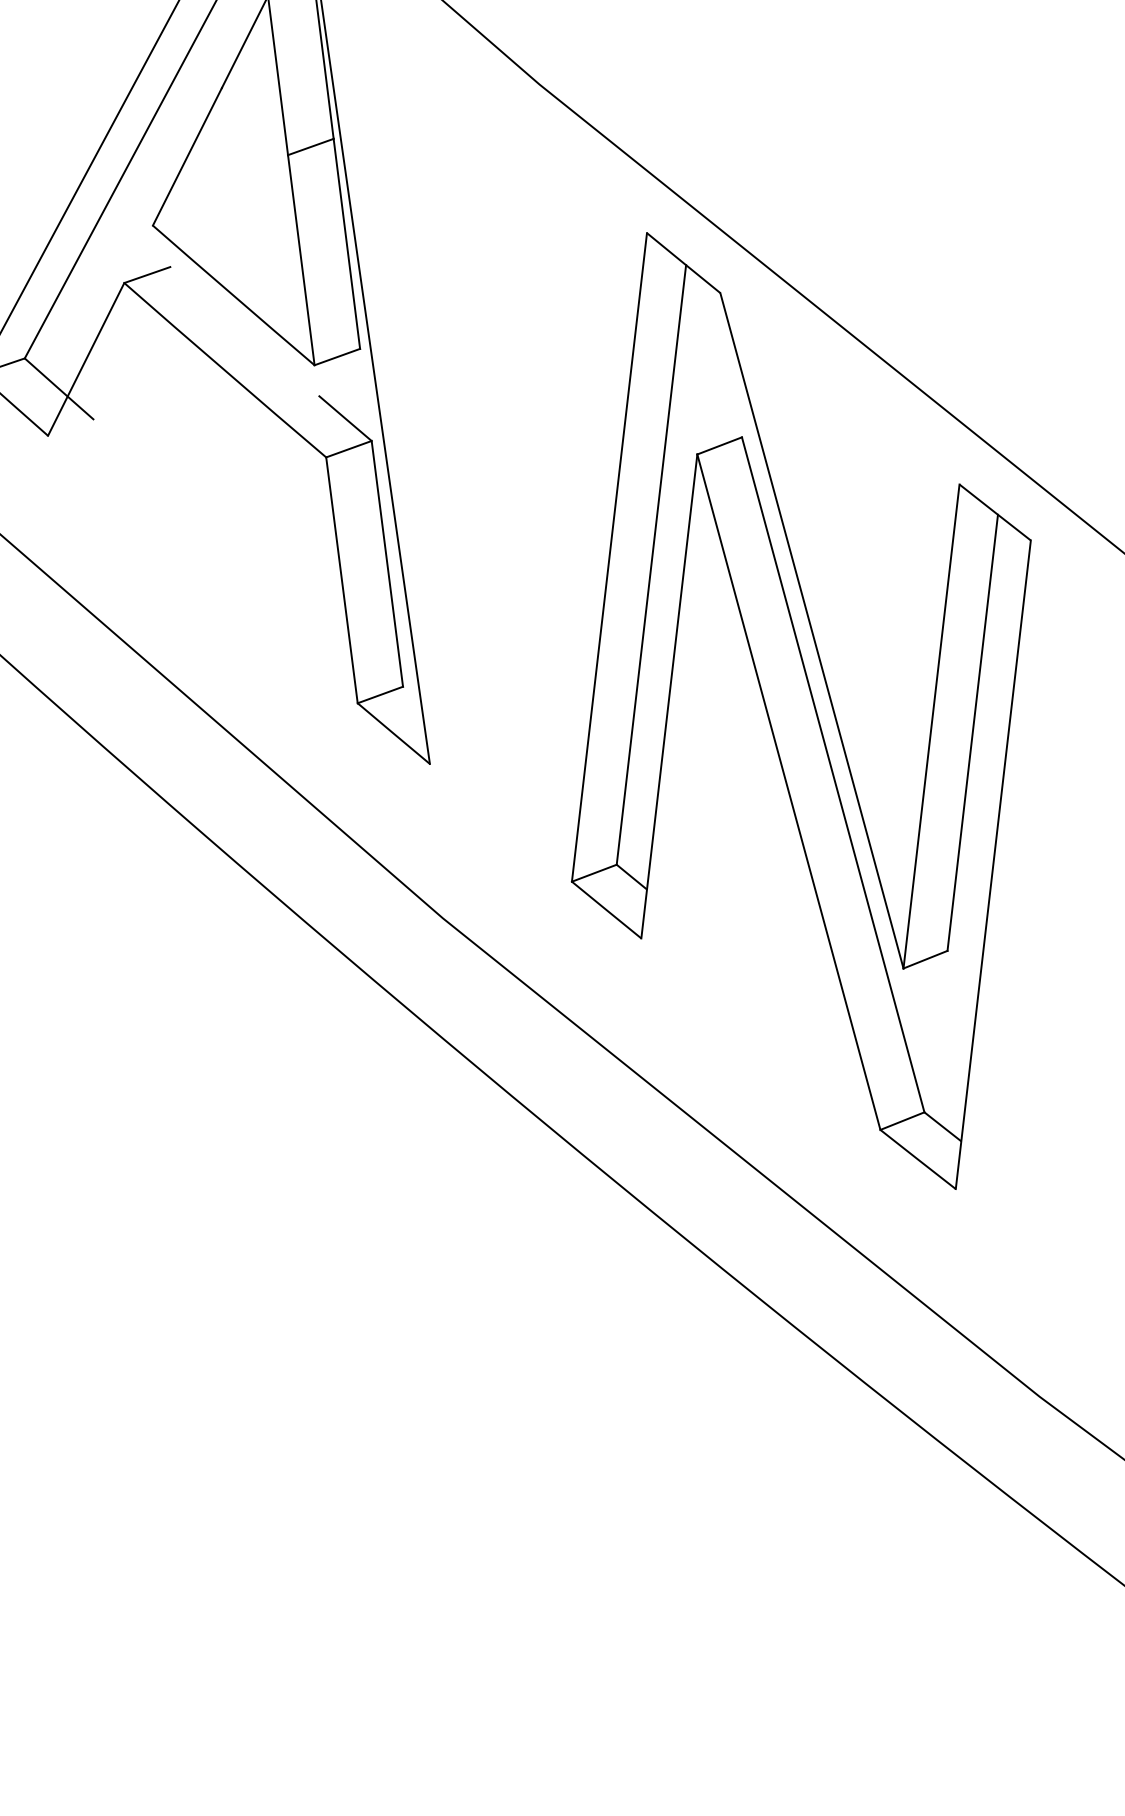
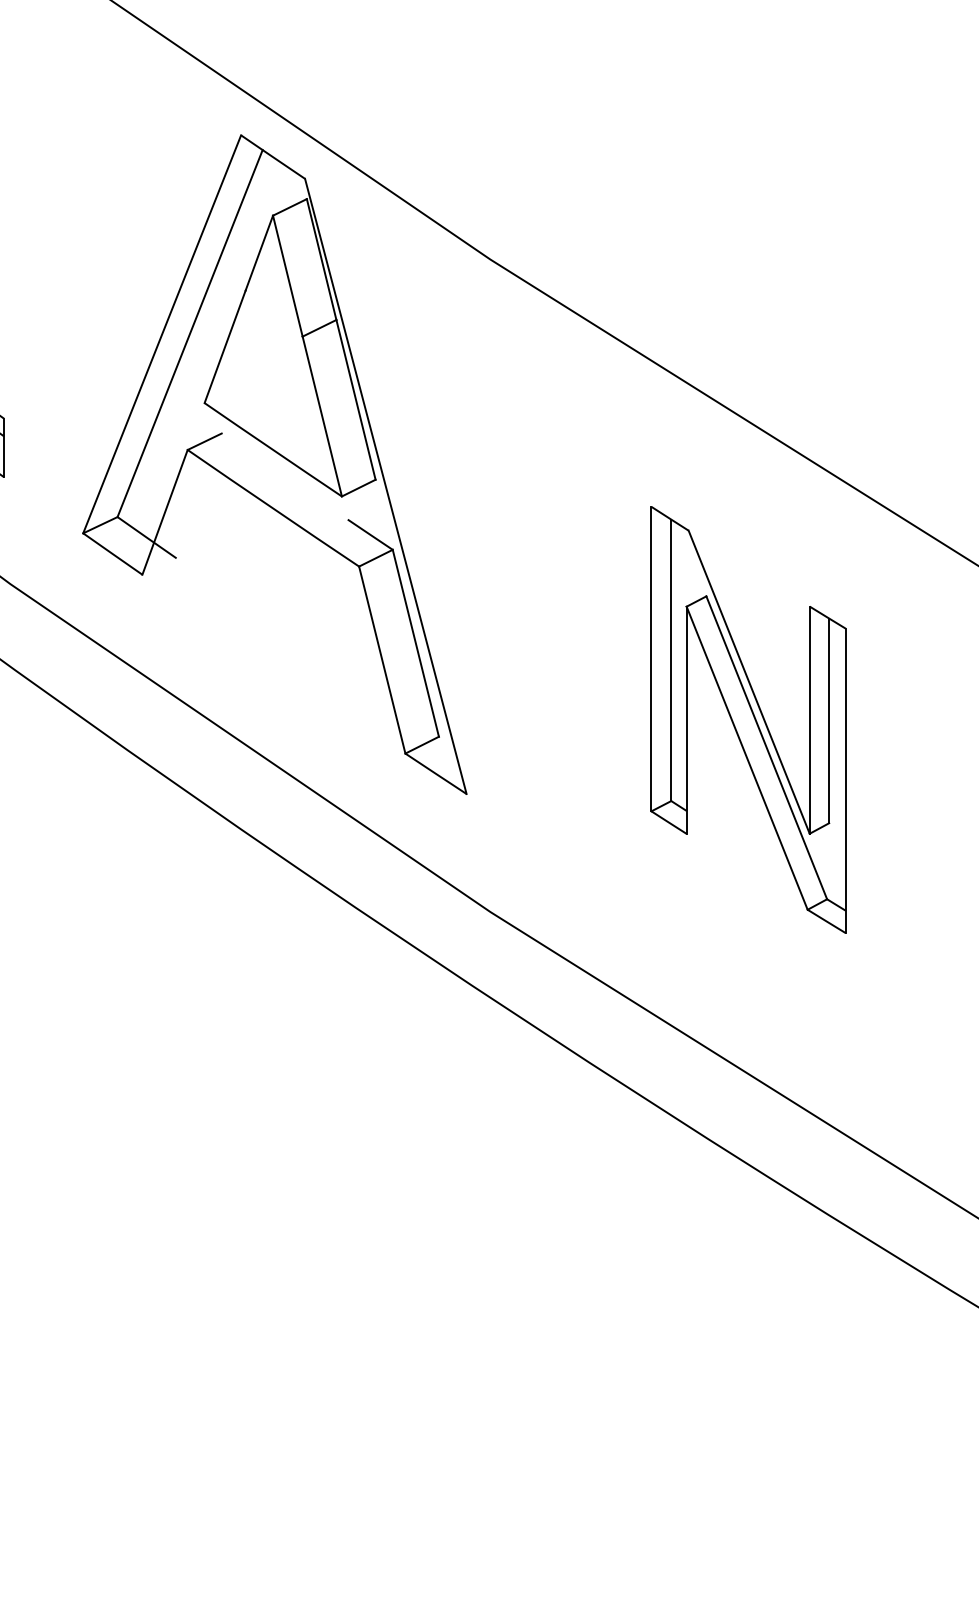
part: (801, 710) -> (748, 719), size x0.6

